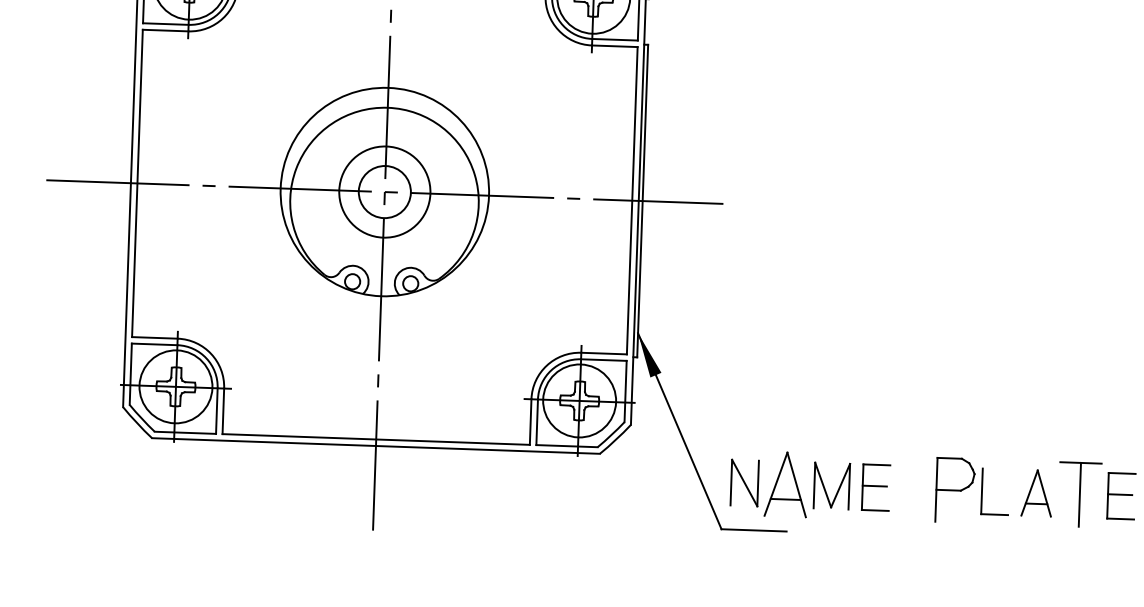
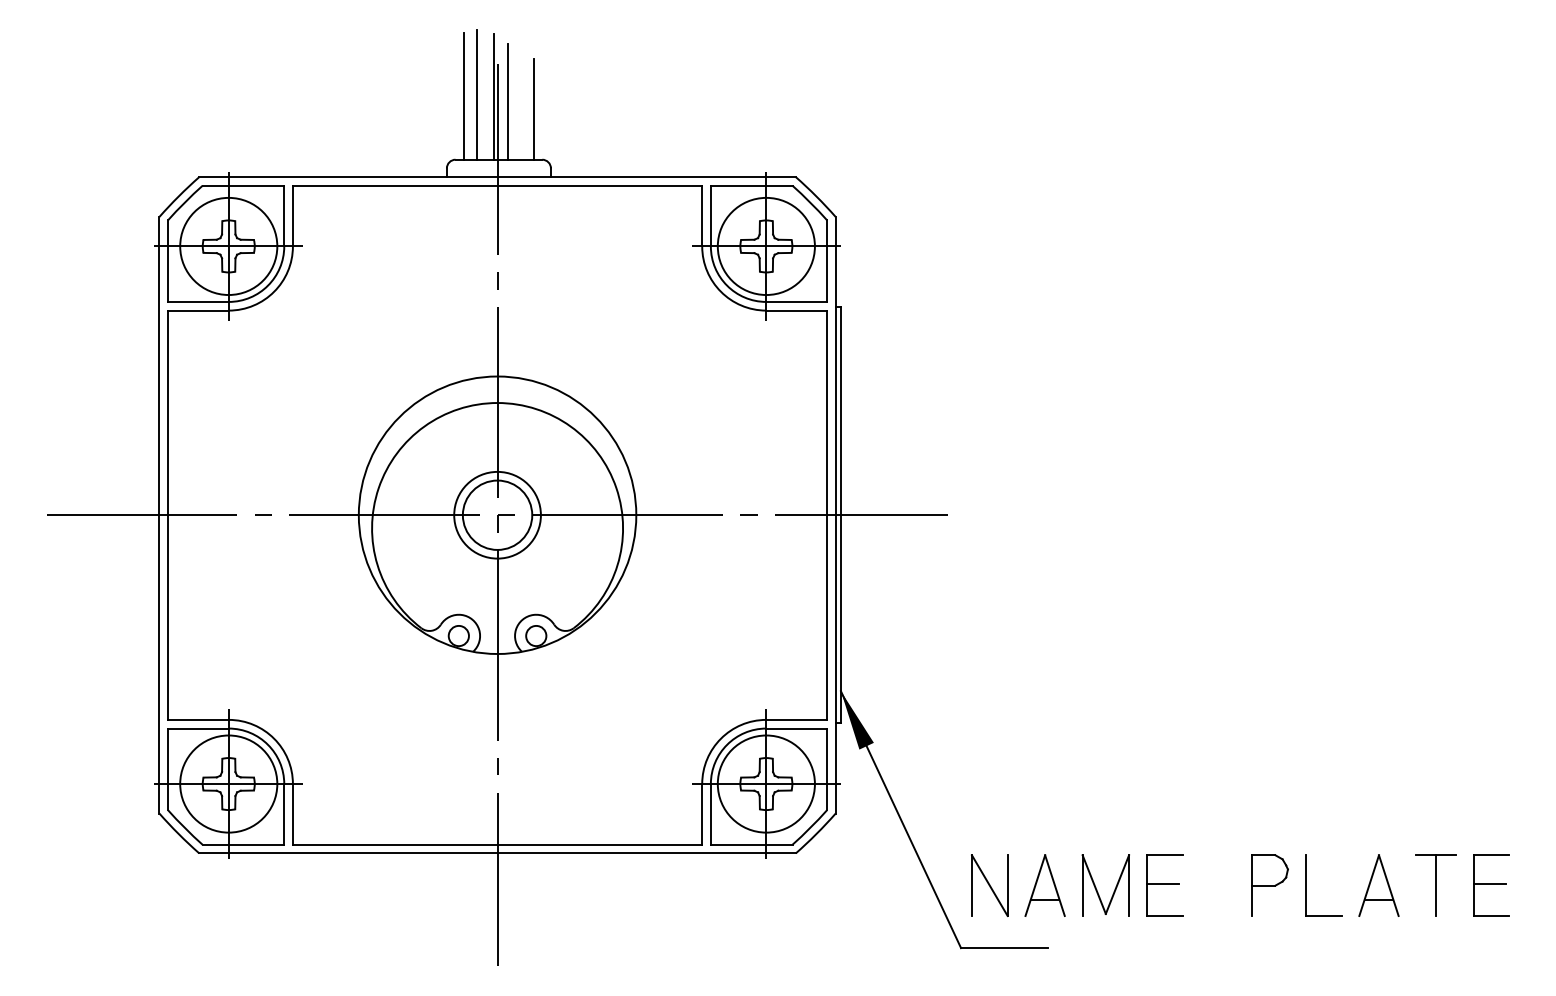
circle: (384, 191) -> (497, 514), size x0.71
part: (785, 484) -> (1044, 885), size x0.71
part: (954, 490) -> (1269, 885), size x0.71
part: (1079, 494) -> (1435, 885), size x0.71

